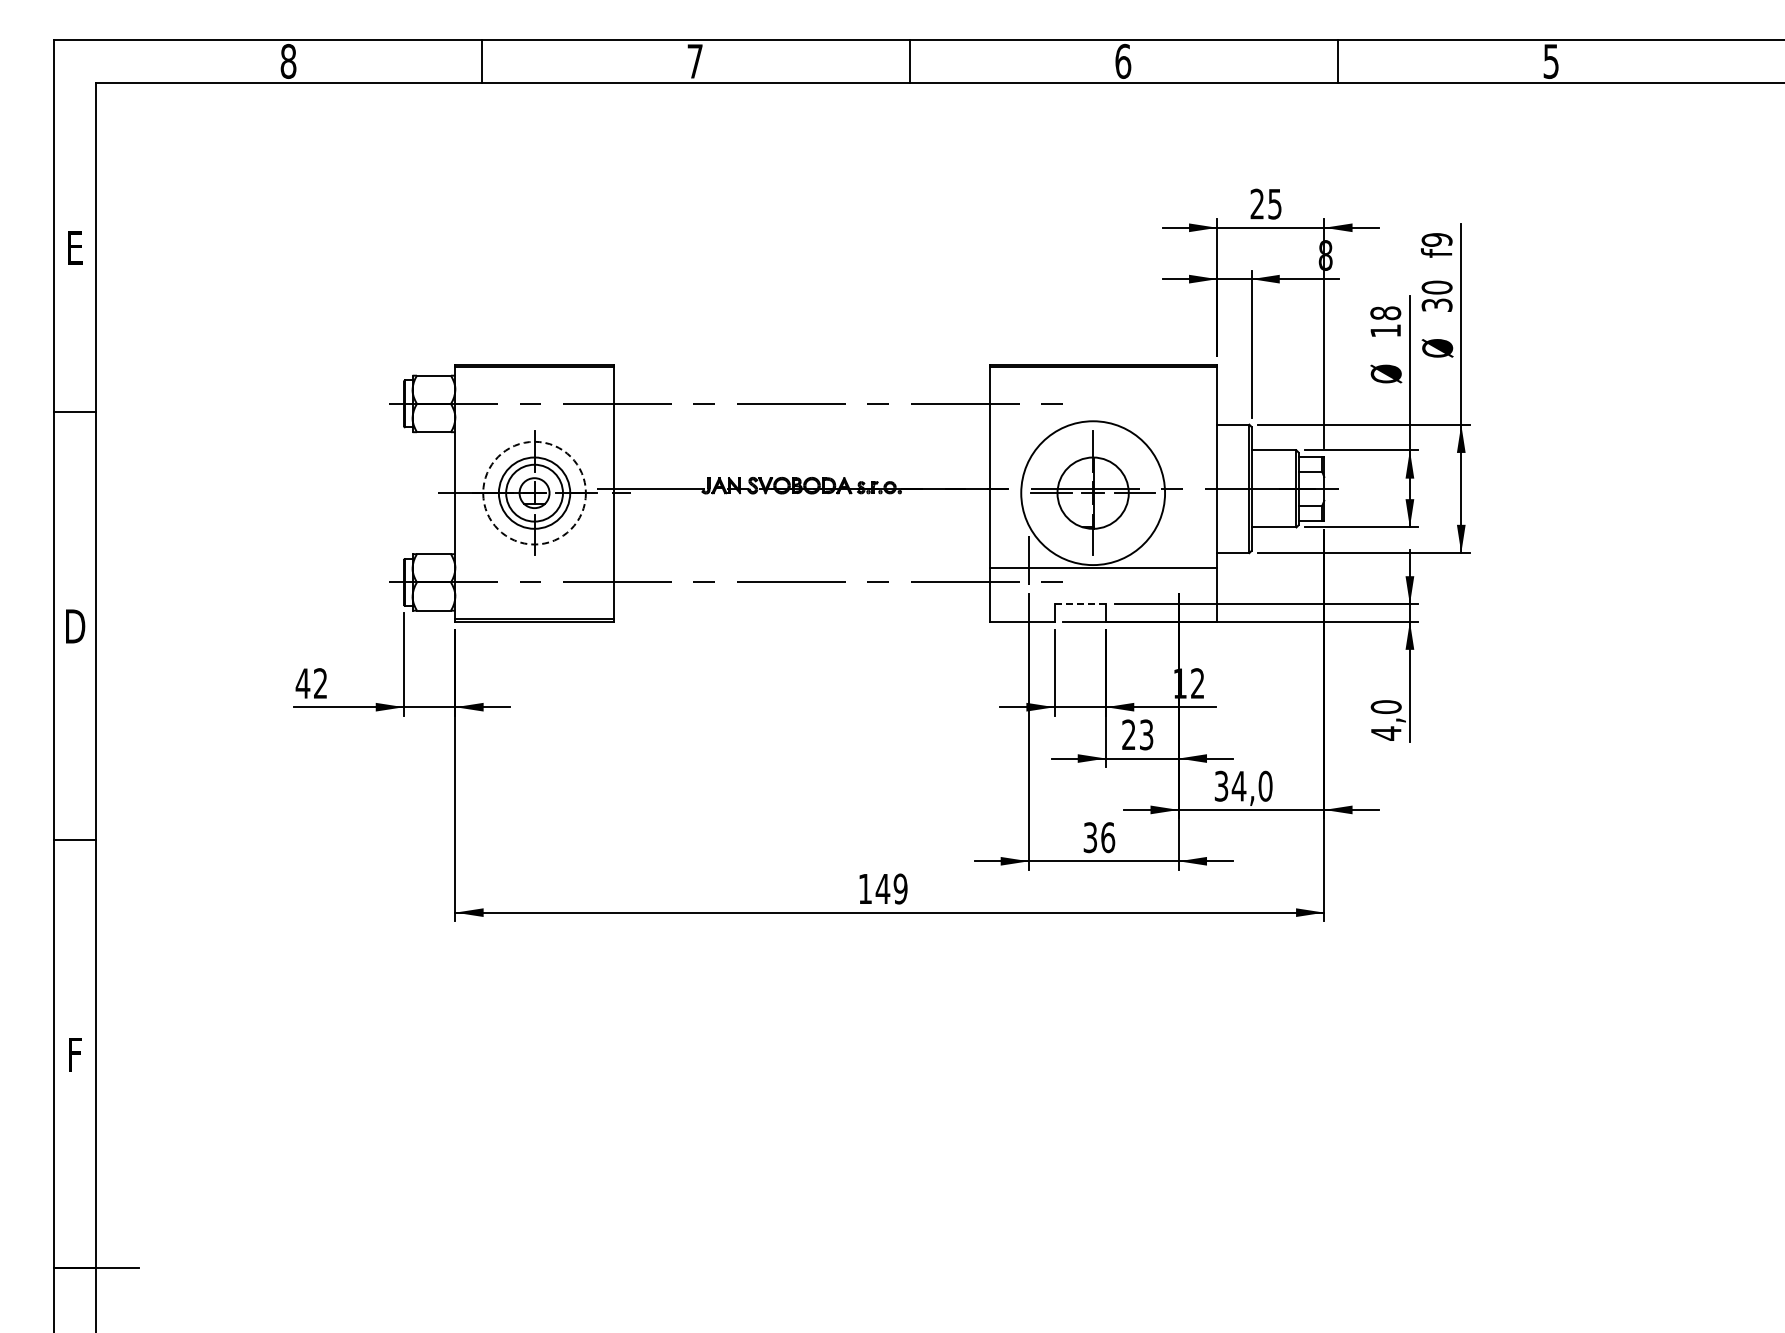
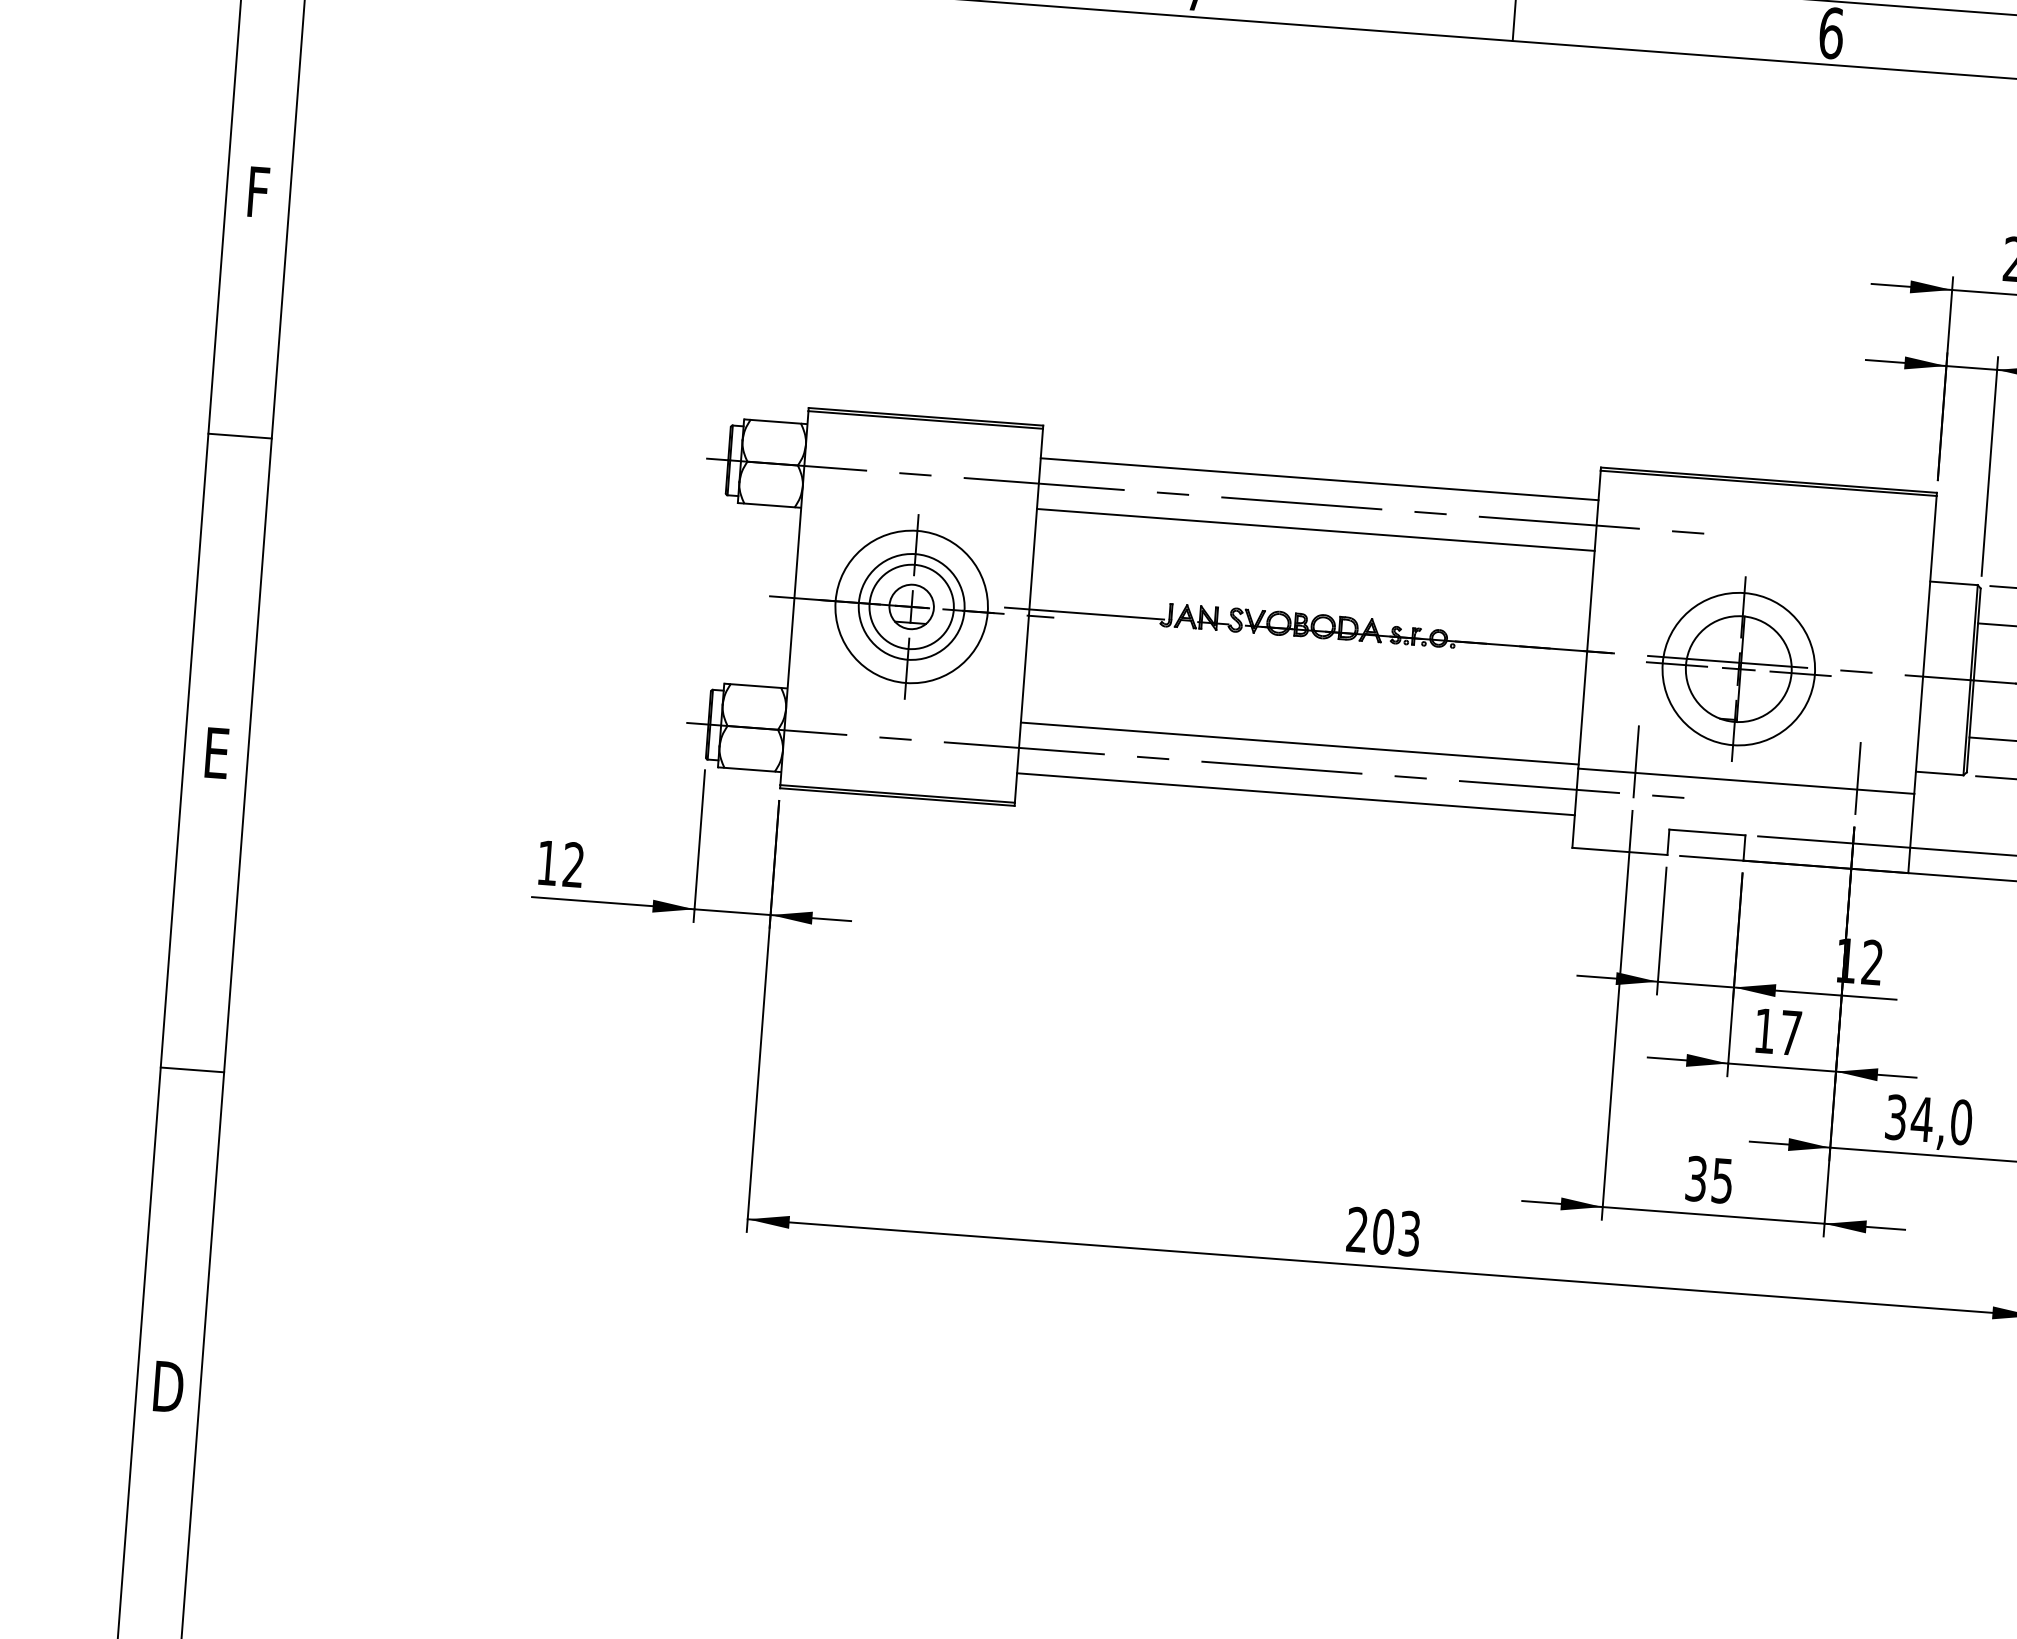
text: (75, 247) -> (259, 192), E -> F
line: (801, 386) -> (1318, 478), added
line: (801, 421) -> (1314, 530), added
circle: (534, 492) -> (911, 605), dashed -> solid
circle: (1092, 492) -> (1737, 668), size x0.71
line: (1178, 560) -> (1857, 778), added
line: (801, 565) -> (1298, 743), added
line: (801, 599) -> (1295, 794), added
line: (1080, 604) -> (1707, 832), dashed -> solid
text: (75, 626) -> (217, 753), D -> E
text: (302, 683) -> (546, 862), 42 -> 12
text: (1137, 734) -> (1777, 1031), 23 -> 17
text: (1108, 837) -> (1723, 1180), 36 -> 35
text: (882, 888) -> (1382, 1231), 149 -> 203
text: (74, 1054) -> (167, 1386), F -> D

